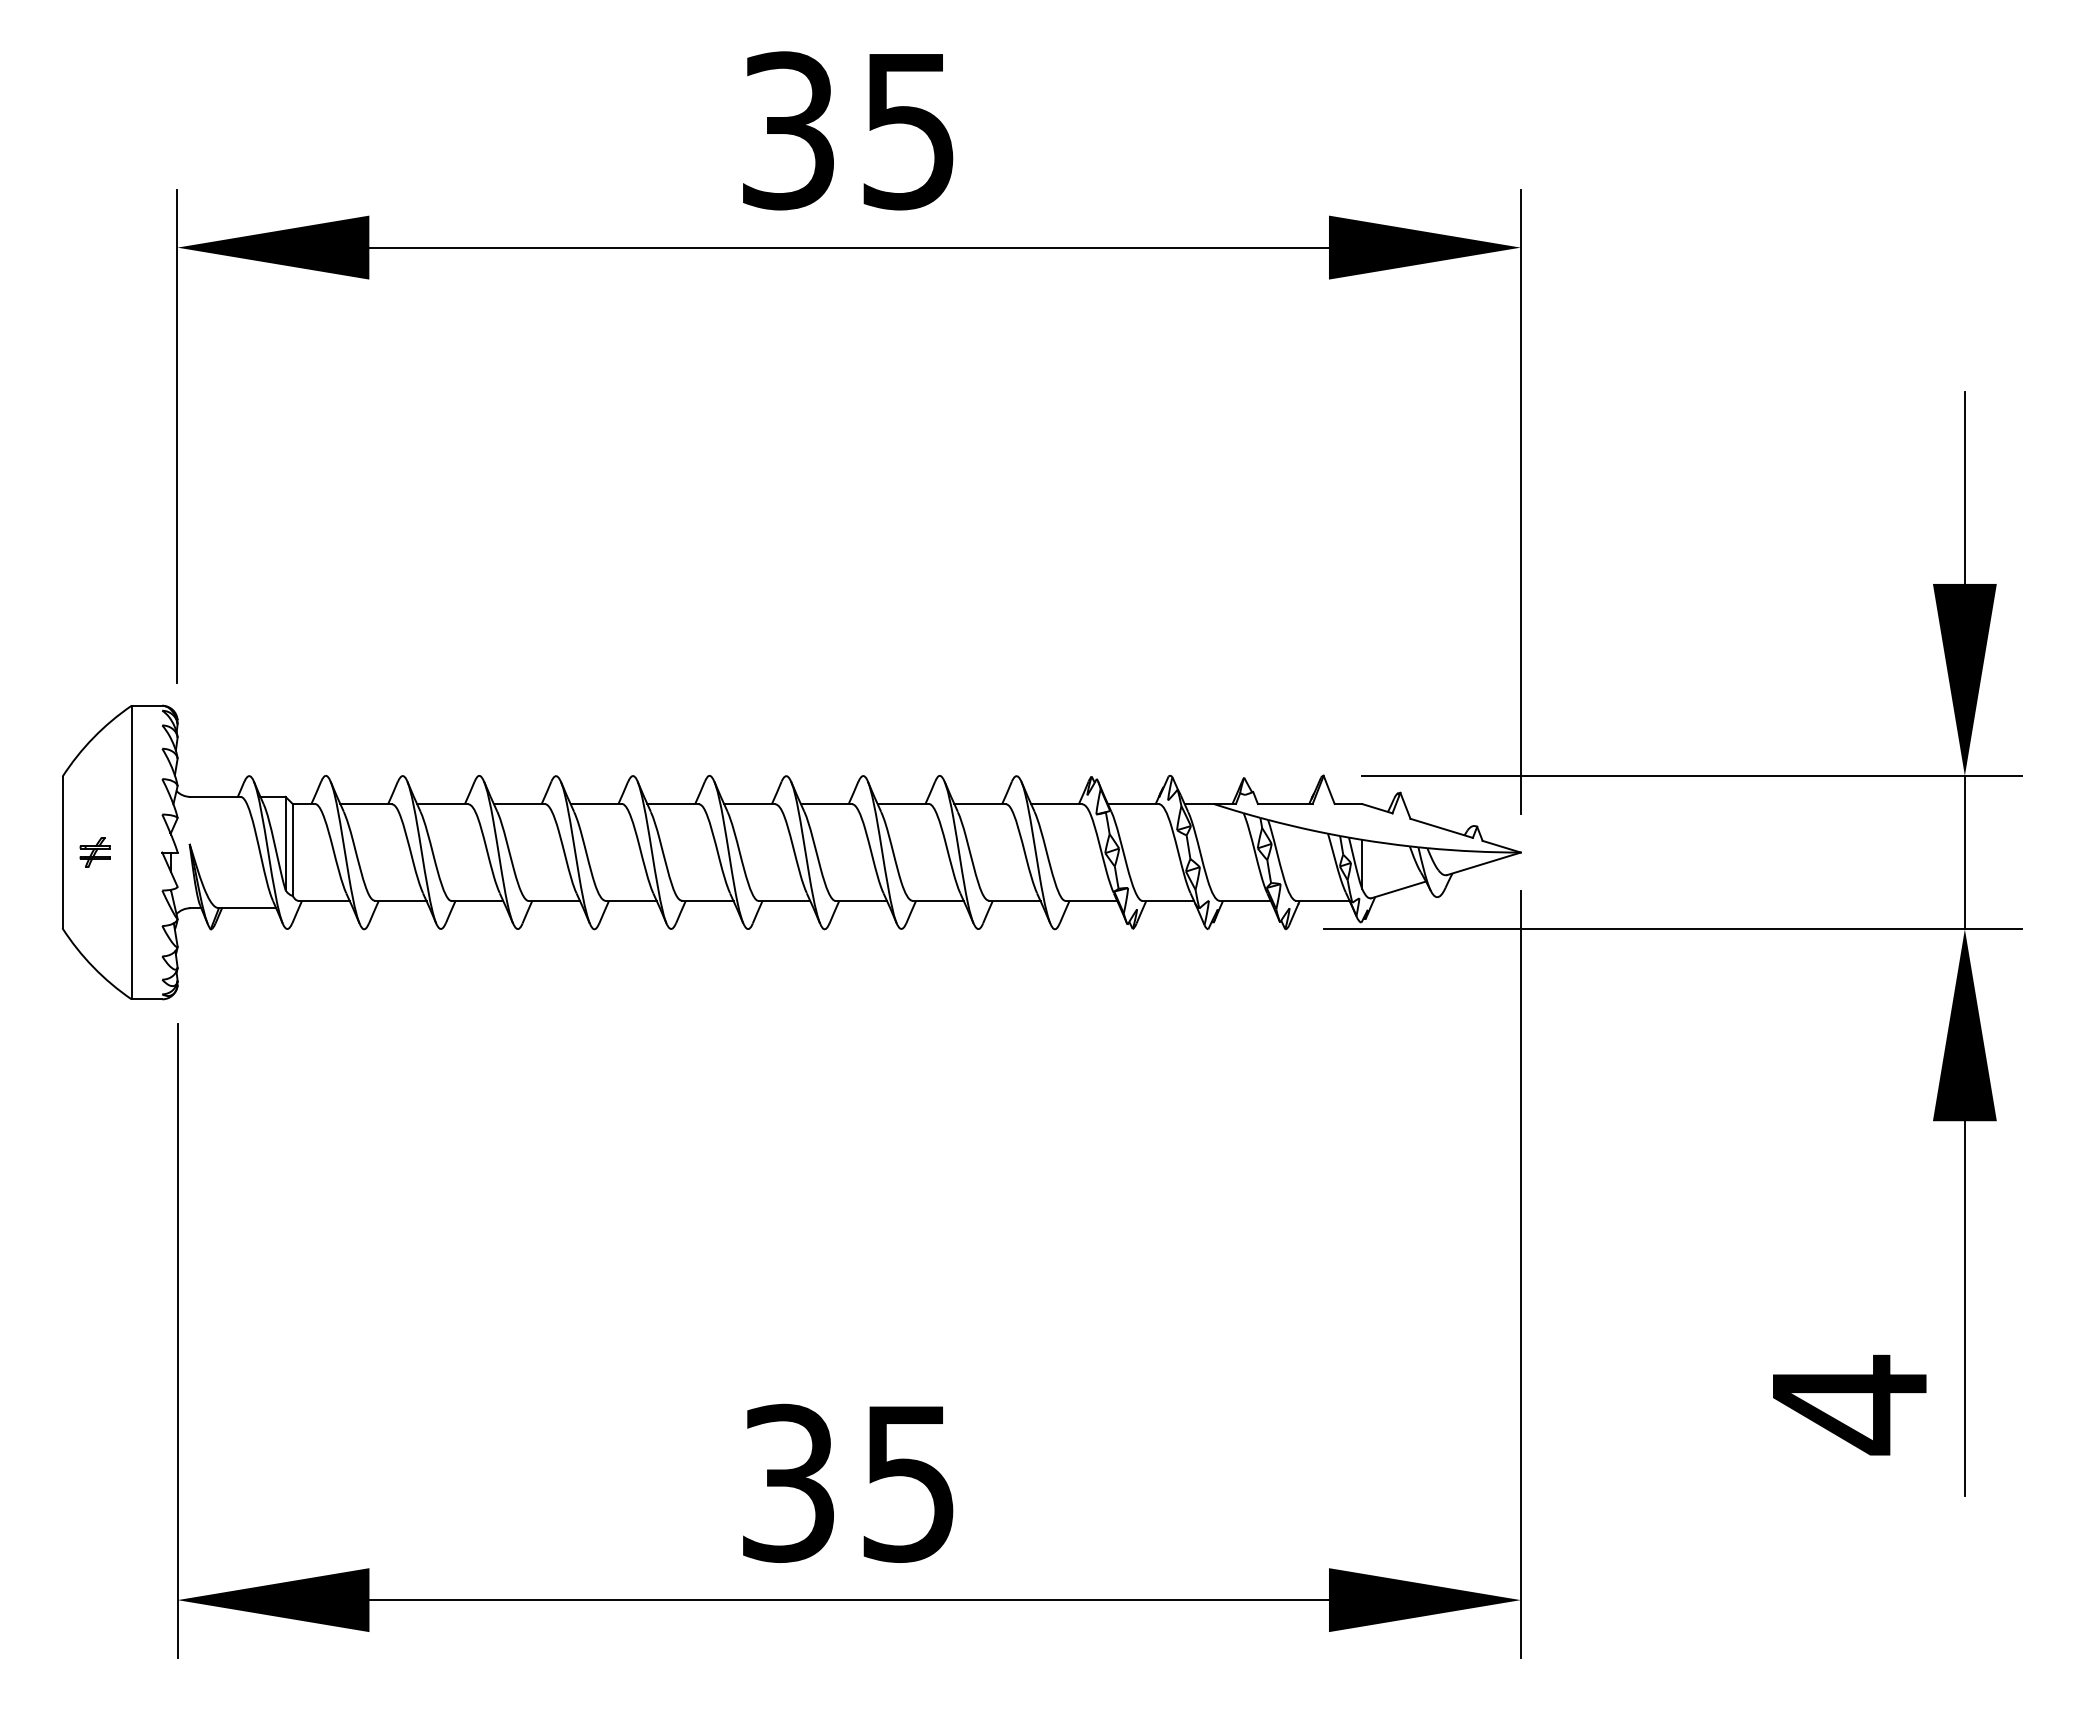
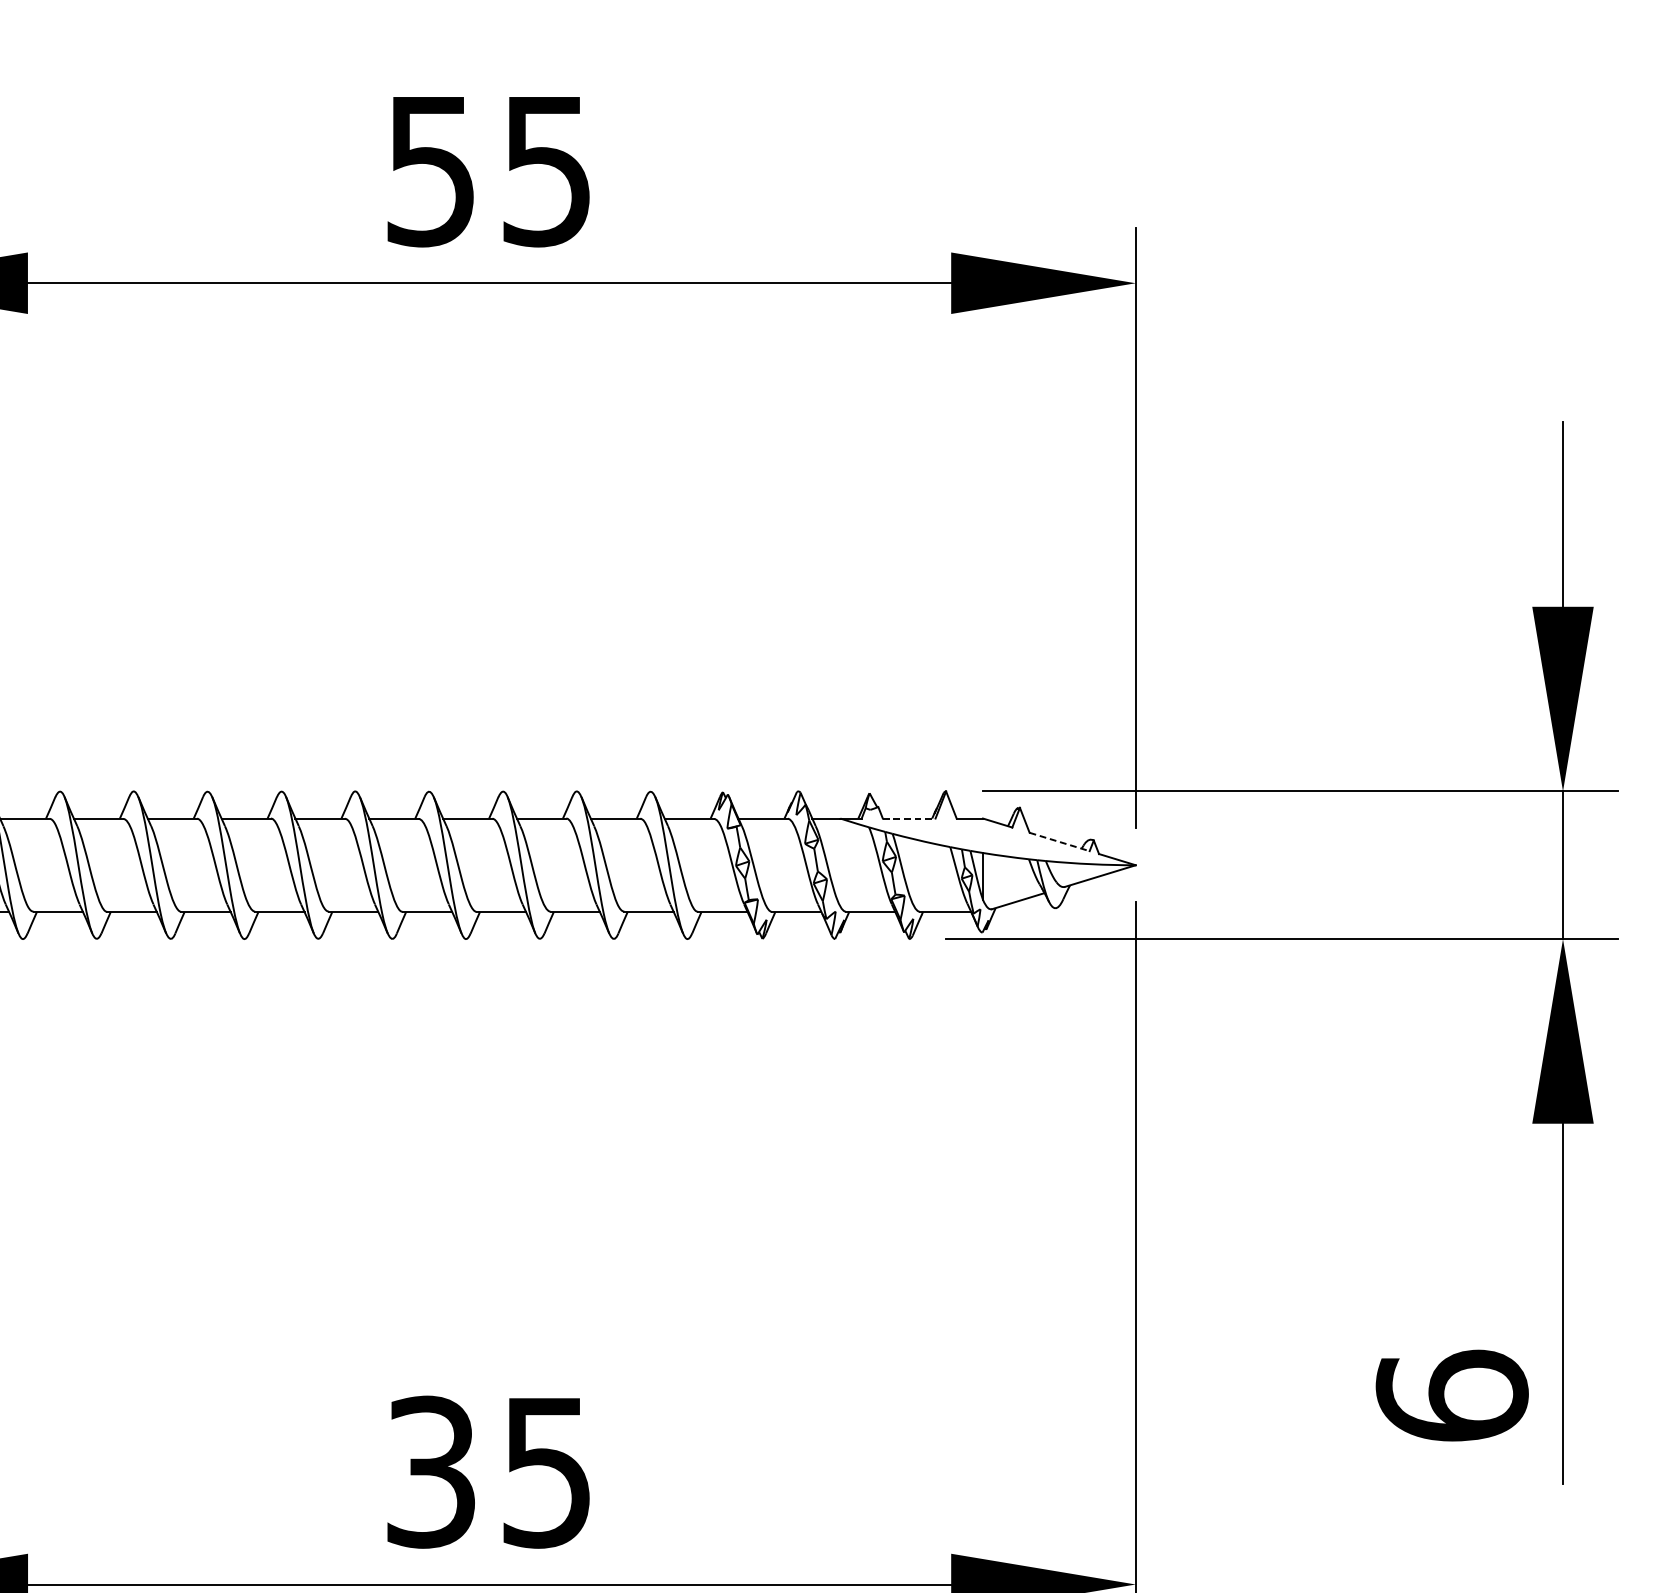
text: (788, 130) -> (431, 170), 35 -> 55
line: (1285, 804) -> (909, 819), solid -> dashed
line: (1441, 828) -> (1059, 842), solid -> dashed
text: (1849, 1404) -> (1452, 1396), 4 -> 6

